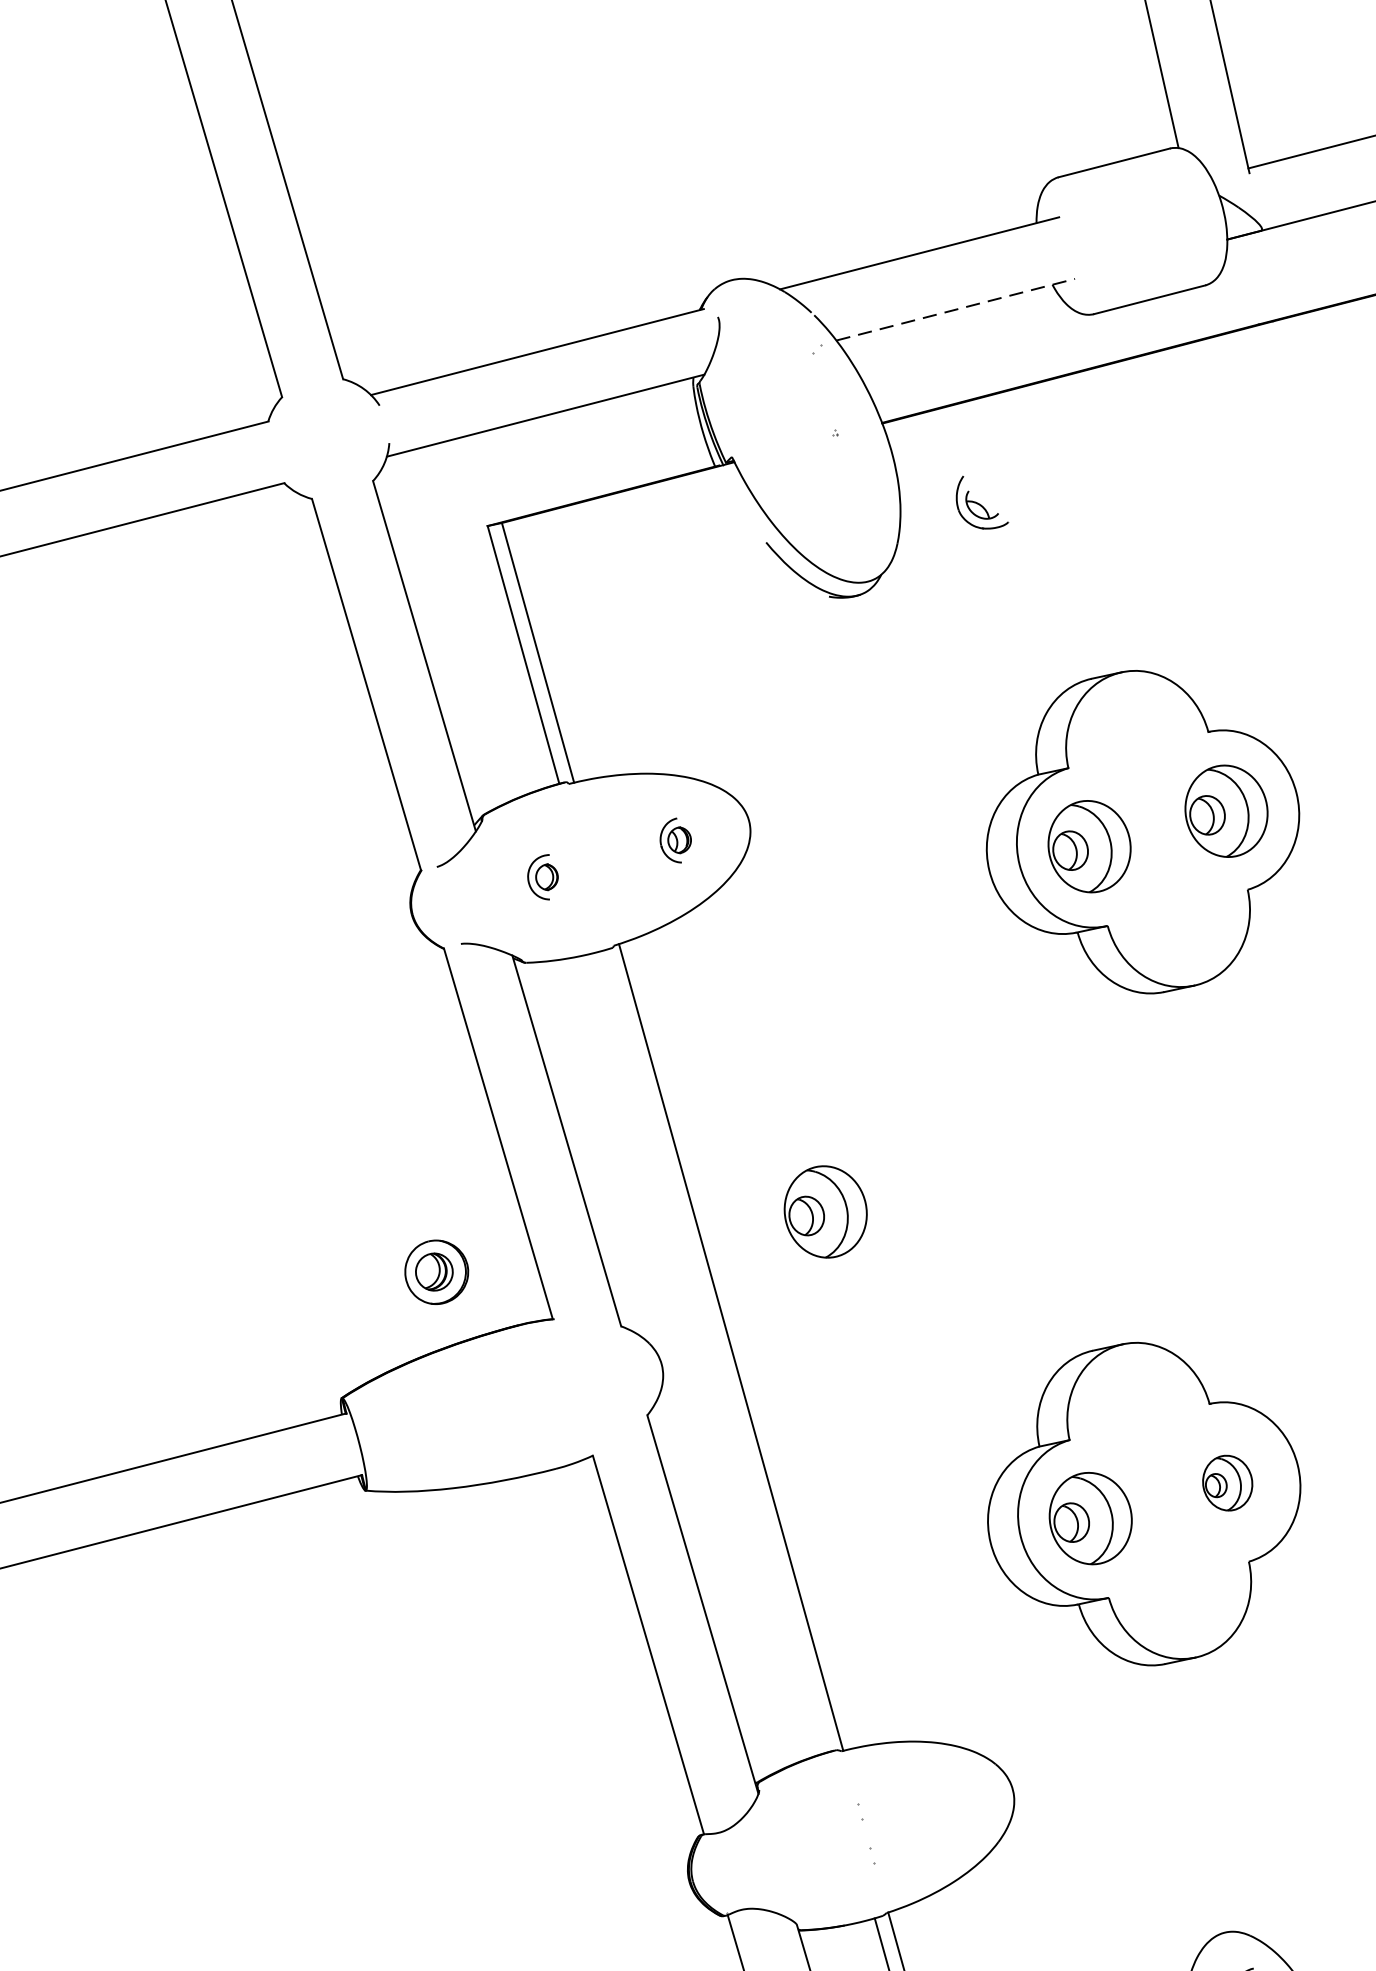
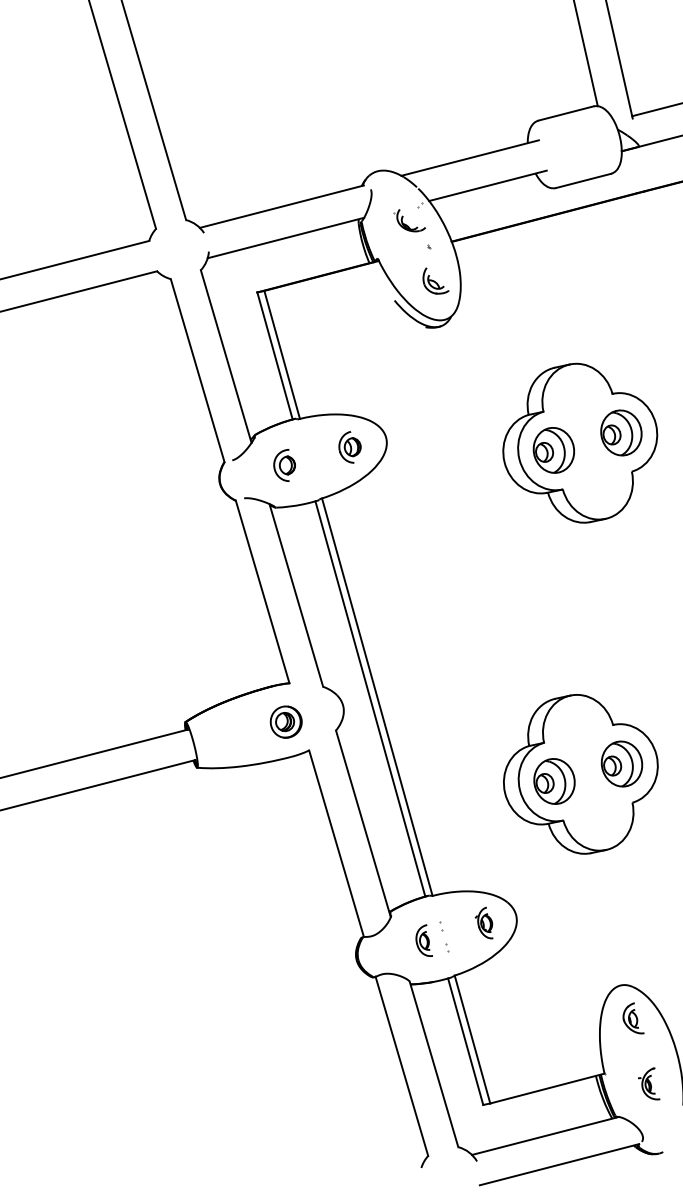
line: (954, 309) -> (487, 185), dashed -> solid
part: (796, 380) -> (409, 220), added
part: (981, 501) -> (435, 280), moved
part: (674, 840) -> (349, 447), size x1.43
part: (542, 877) -> (284, 465), size x1.43
part: (824, 1212) -> (423, 630), removed
part: (435, 1271) -> (285, 721), moved
line: (717, 1350) -> (370, 698), added
part: (1226, 1482) -> (621, 763), size x1.67
part: (946, 1804) -> (483, 922), added
part: (824, 1841) -> (423, 940), added

